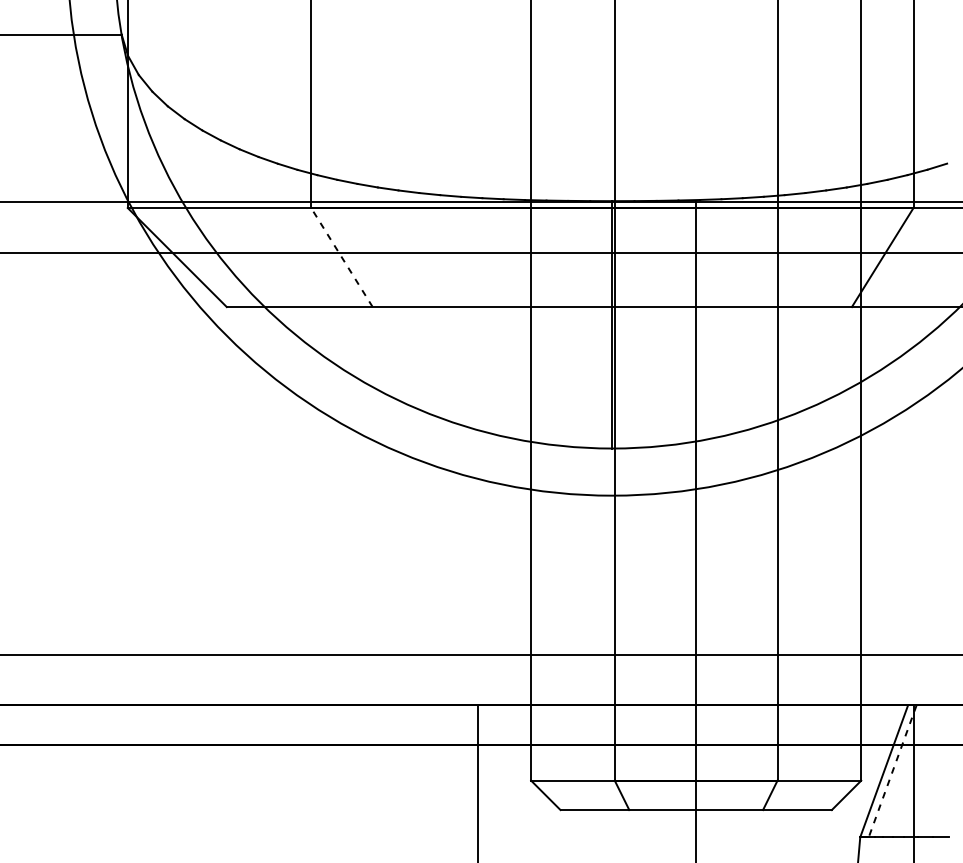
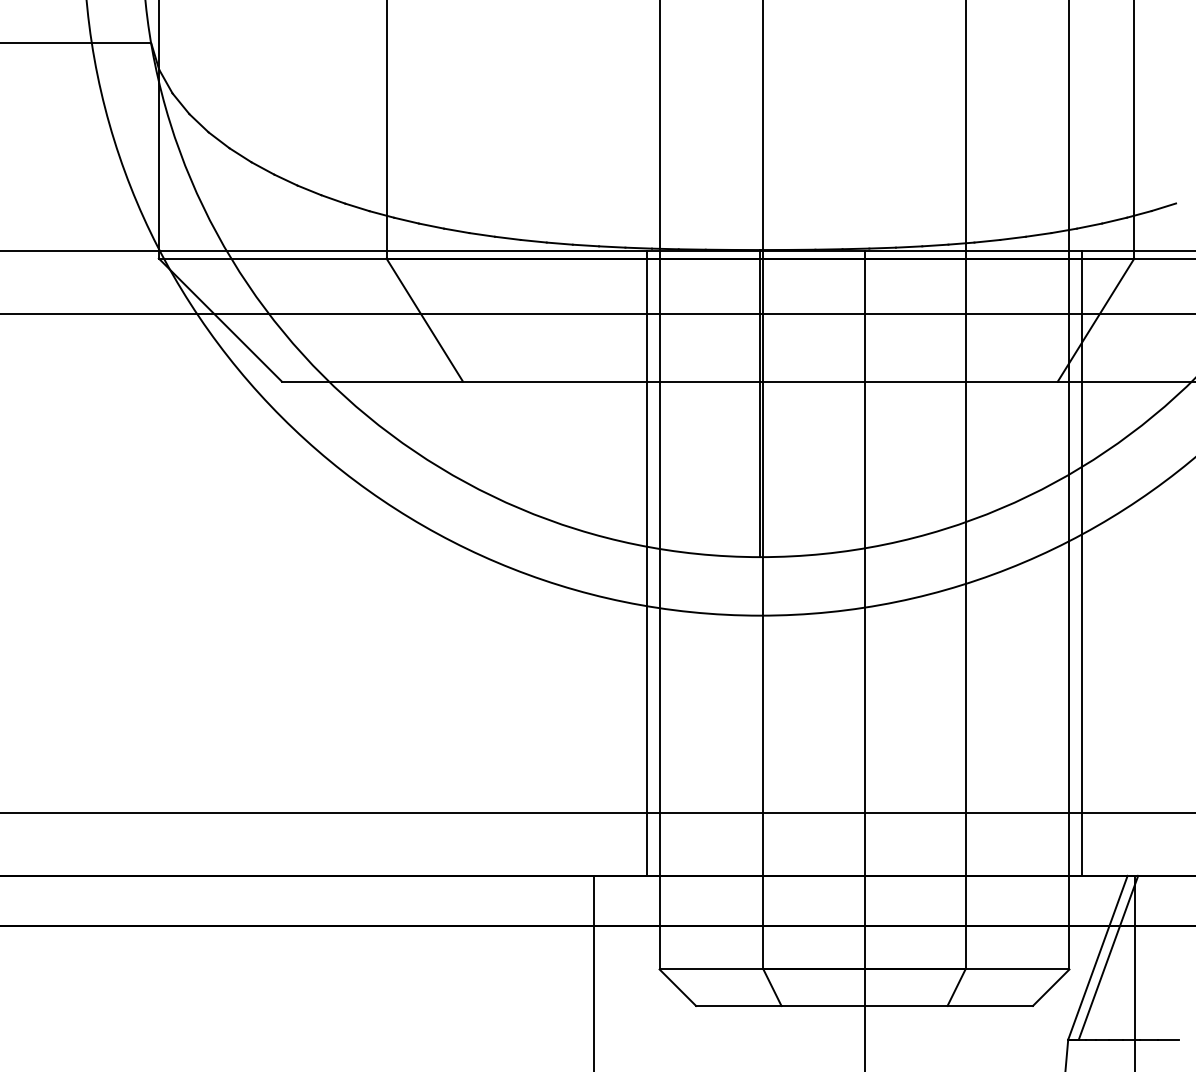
line: (341, 257) -> (424, 319), dashed -> solid
line: (521, 453) -> (647, 563), added
line: (870, 453) -> (1081, 563), added
line: (892, 771) -> (1108, 958), dashed -> solid

